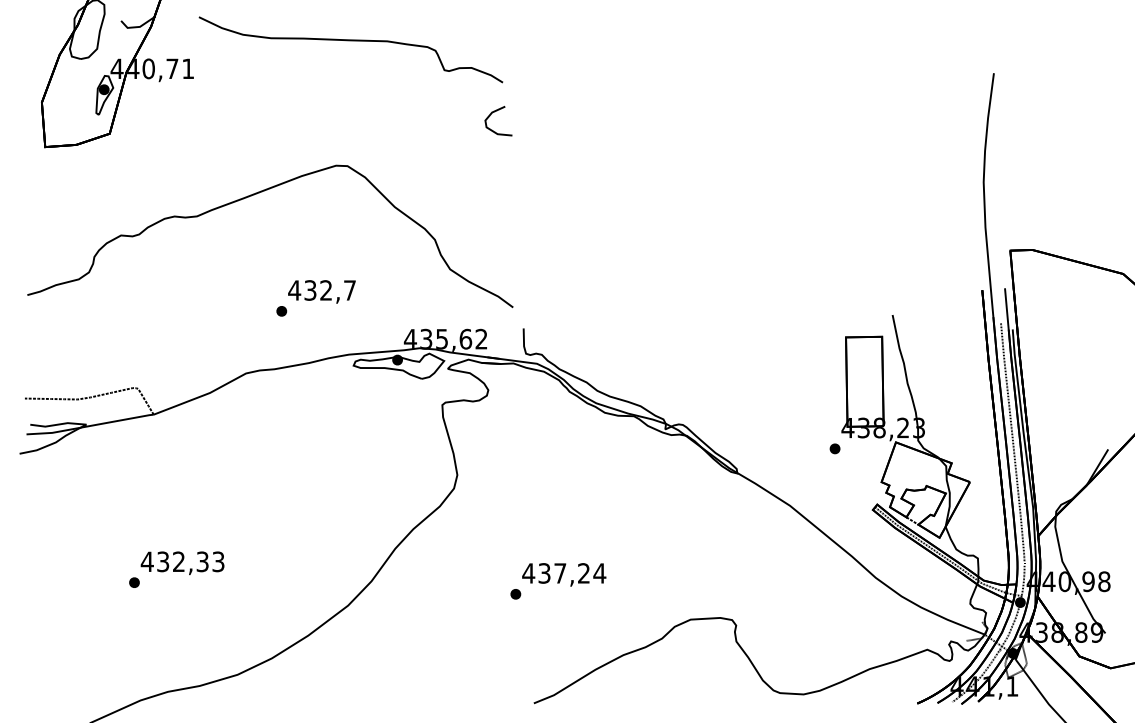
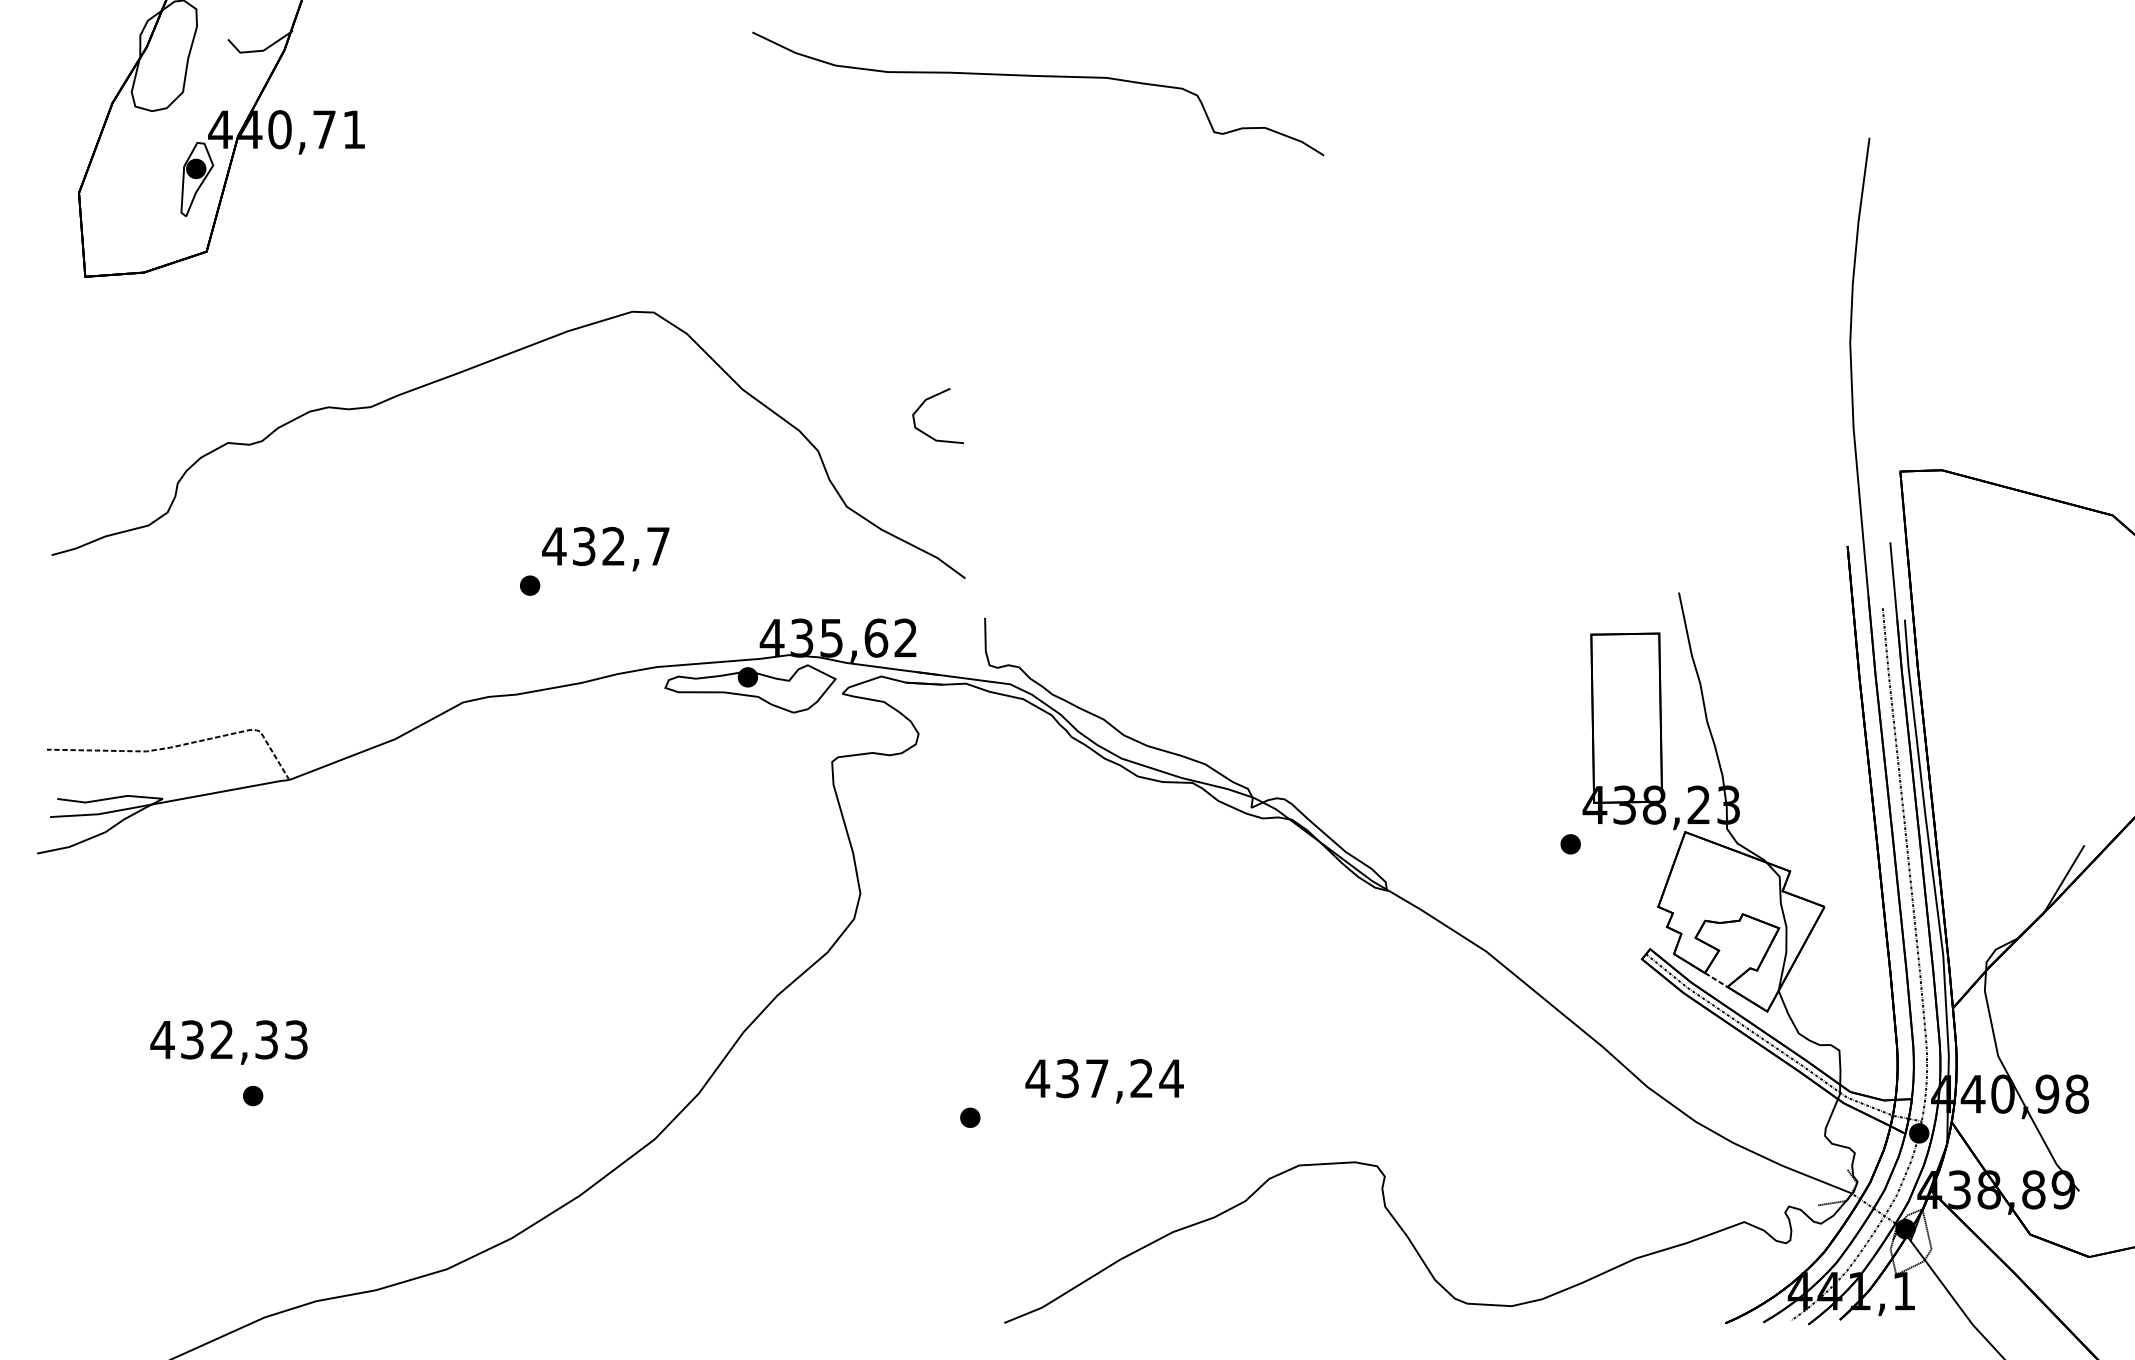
curve: (350, 41) -> (1037, 78), moved
curve: (490, 116) -> (922, 407), moved
text: (182, 563) -> (228, 1042), moved
text: (564, 574) -> (1105, 1080), moved

